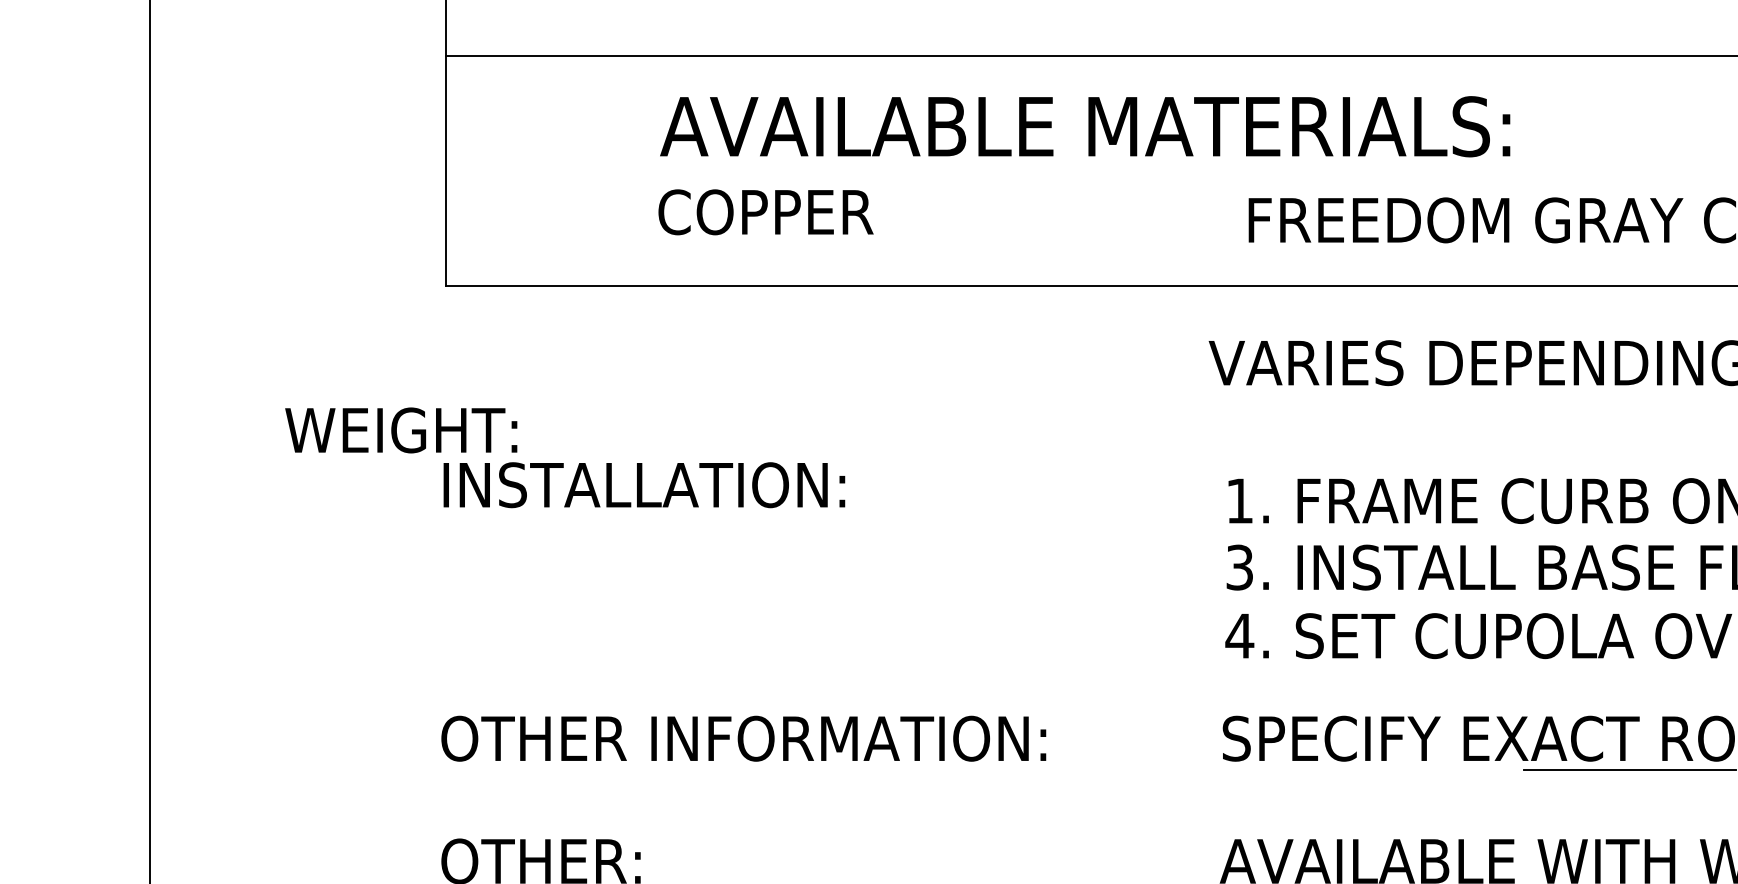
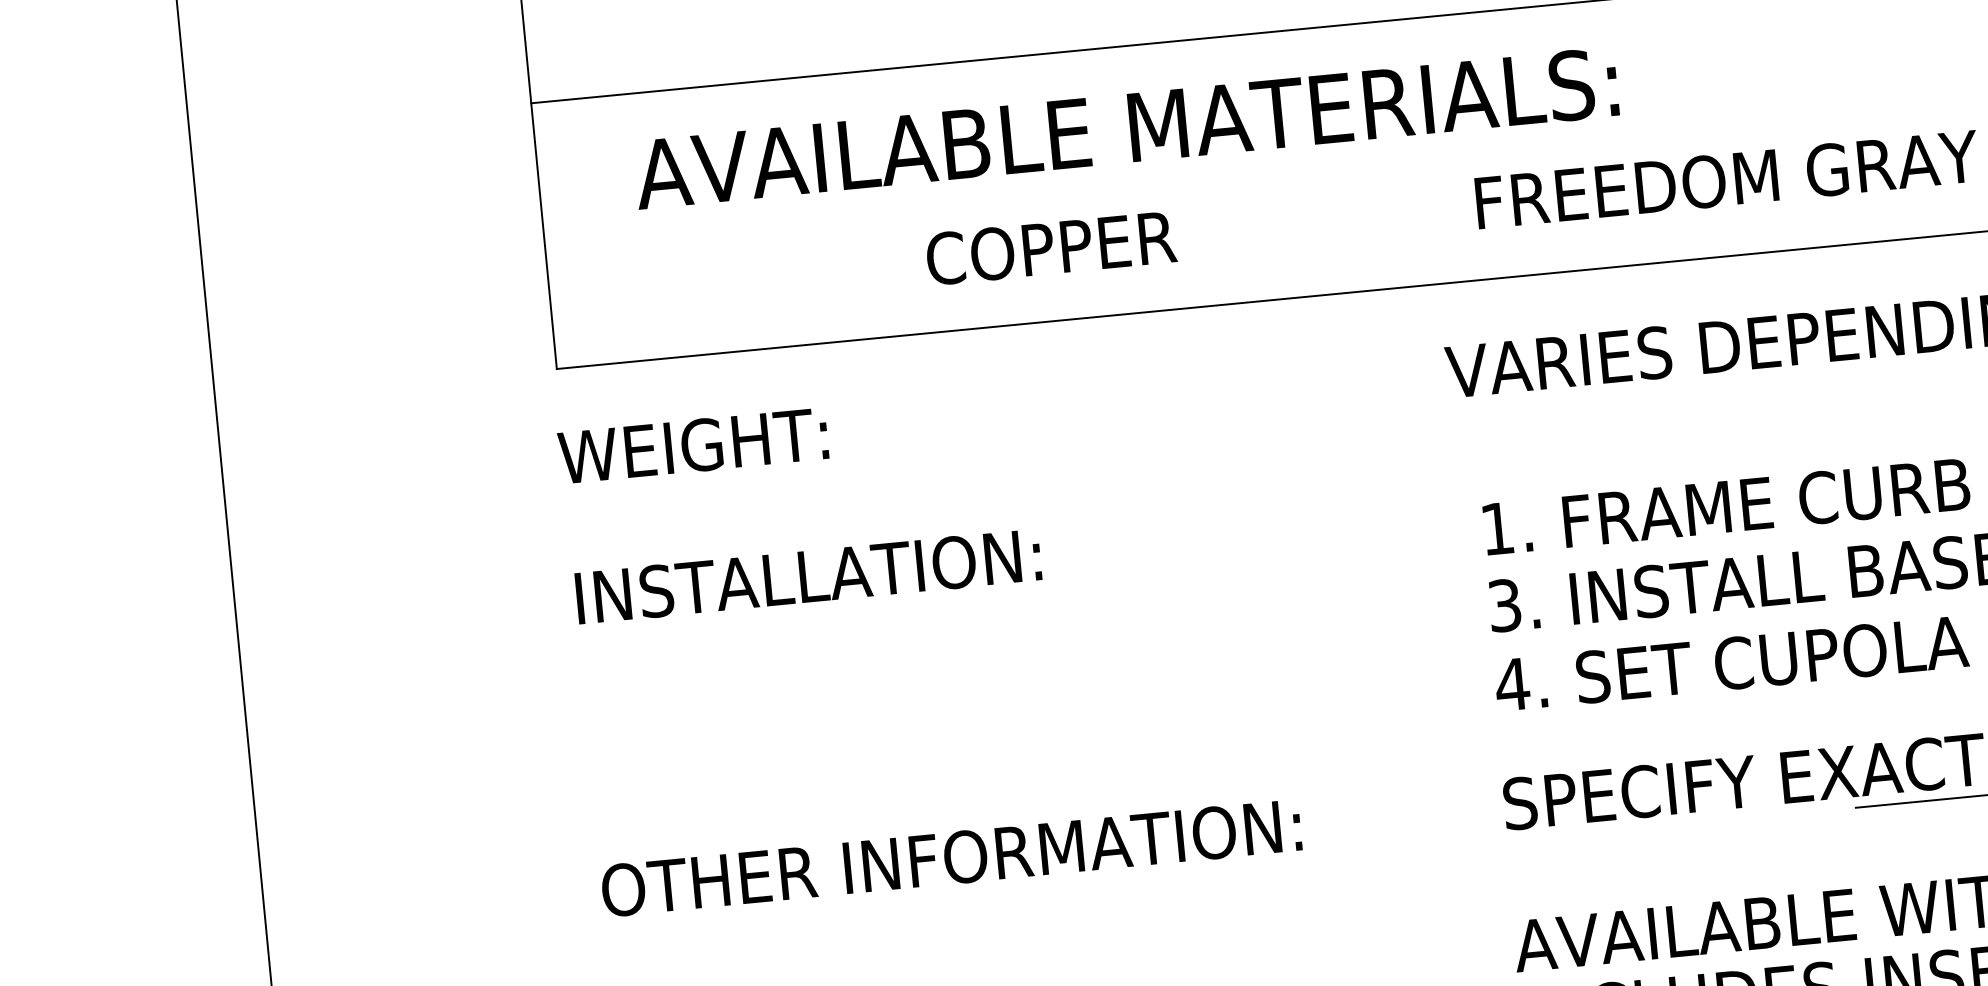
text: (1085, 126) -> (1126, 128), moved
text: (765, 212) -> (1050, 248), moved
text: (401, 430) -> (693, 445), moved

